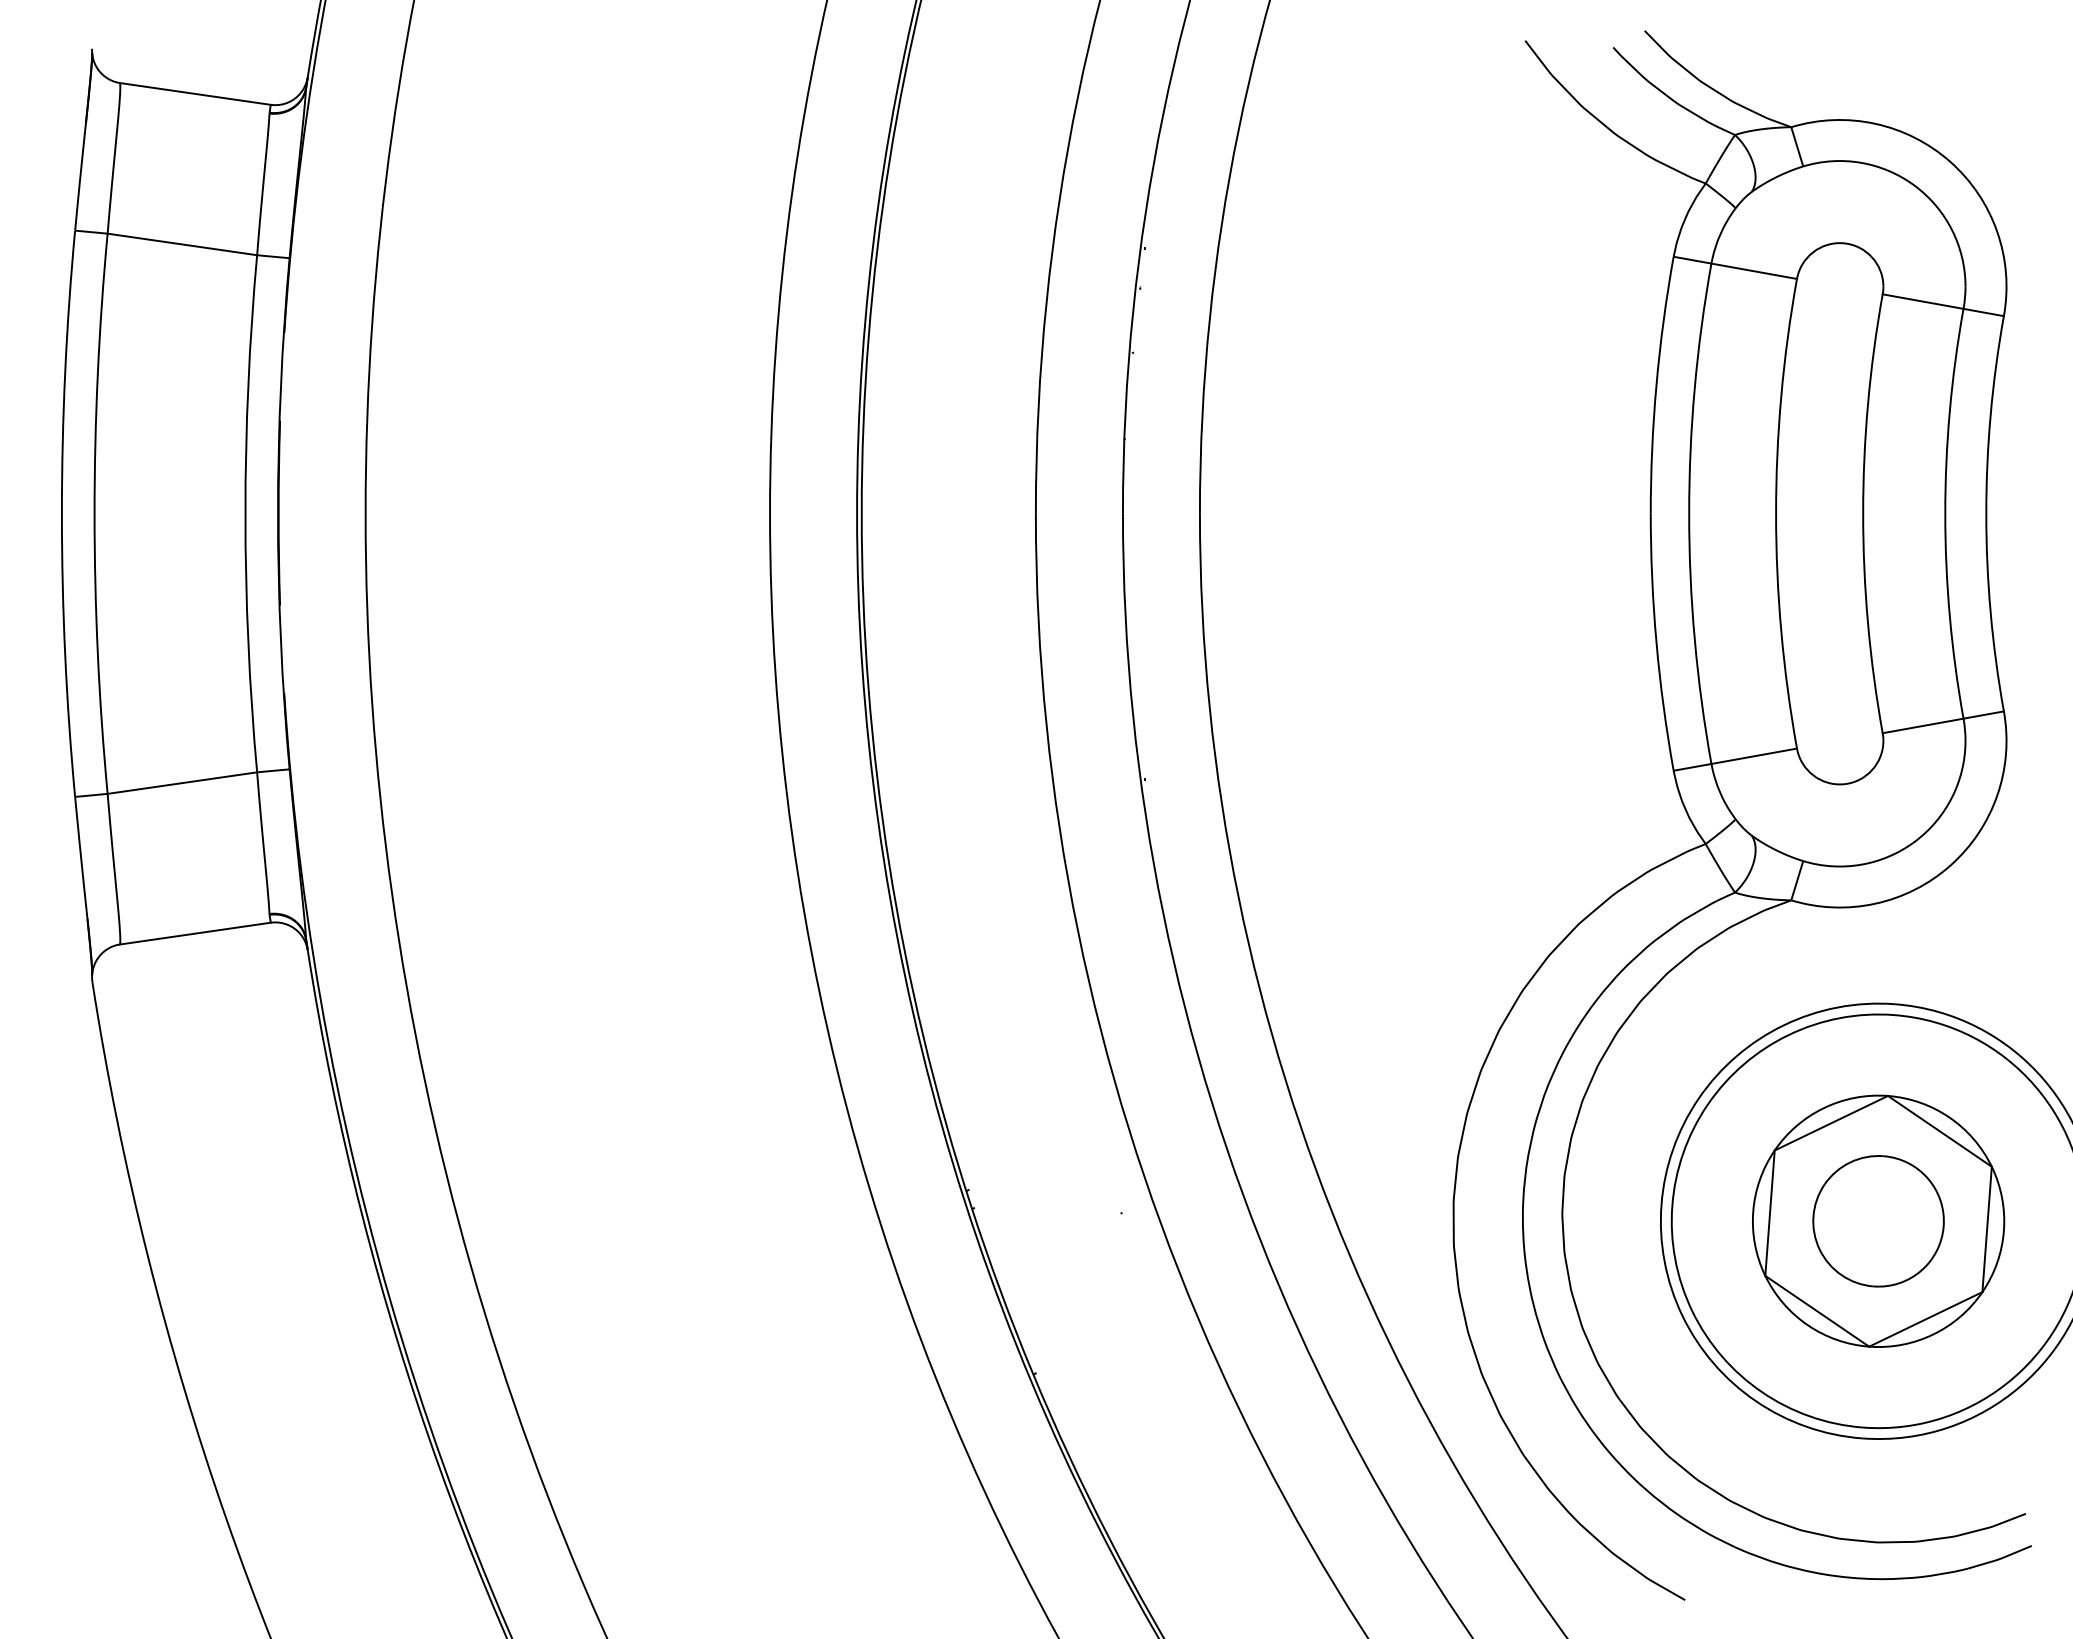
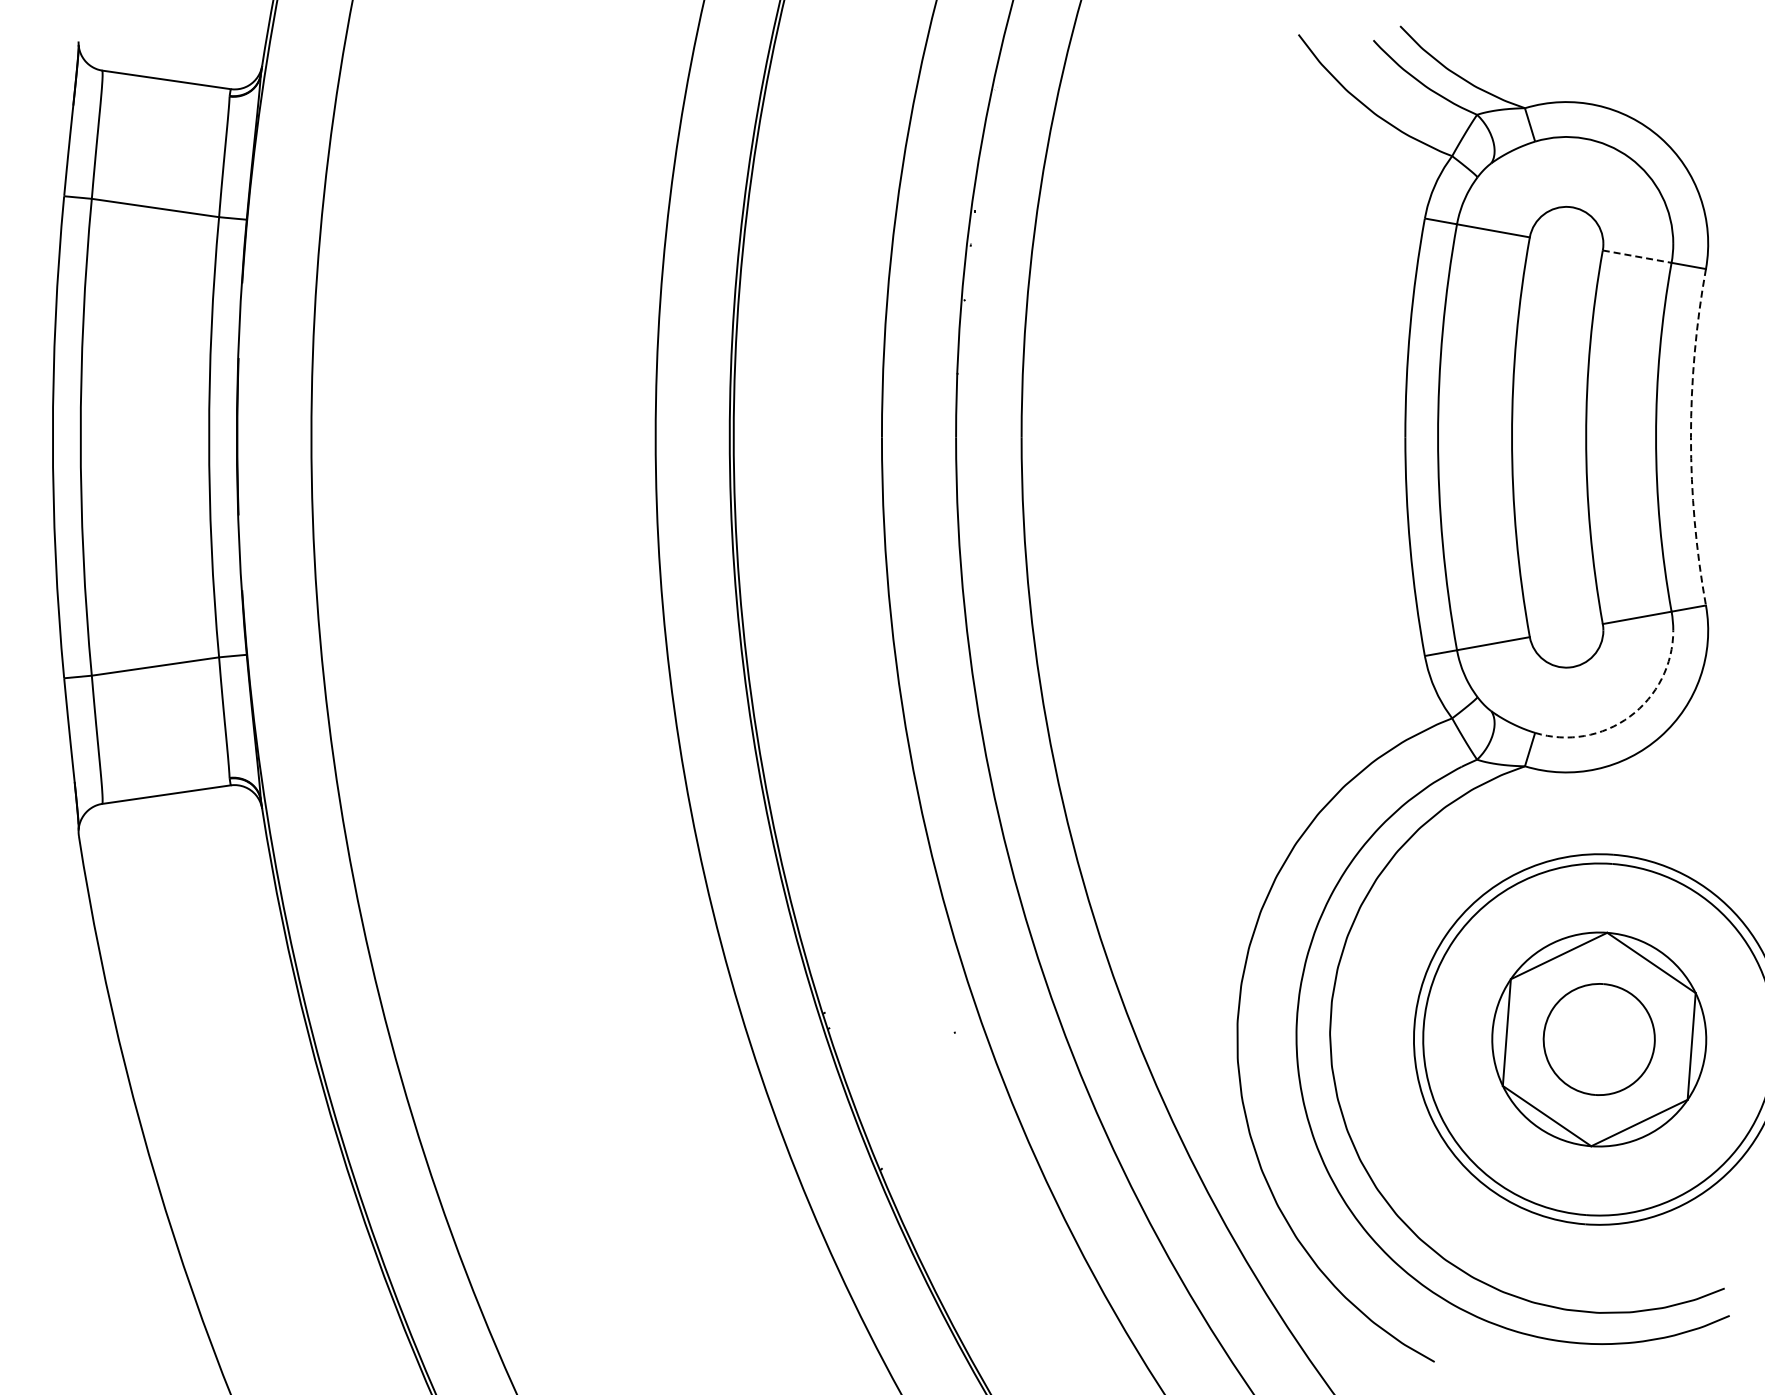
line: (1923, 301) -> (1637, 256), solid -> dashed
arc: (1985, 514) -> (1690, 437), solid -> dashed
arc: (1914, 841) -> (1629, 716), solid -> dashed

